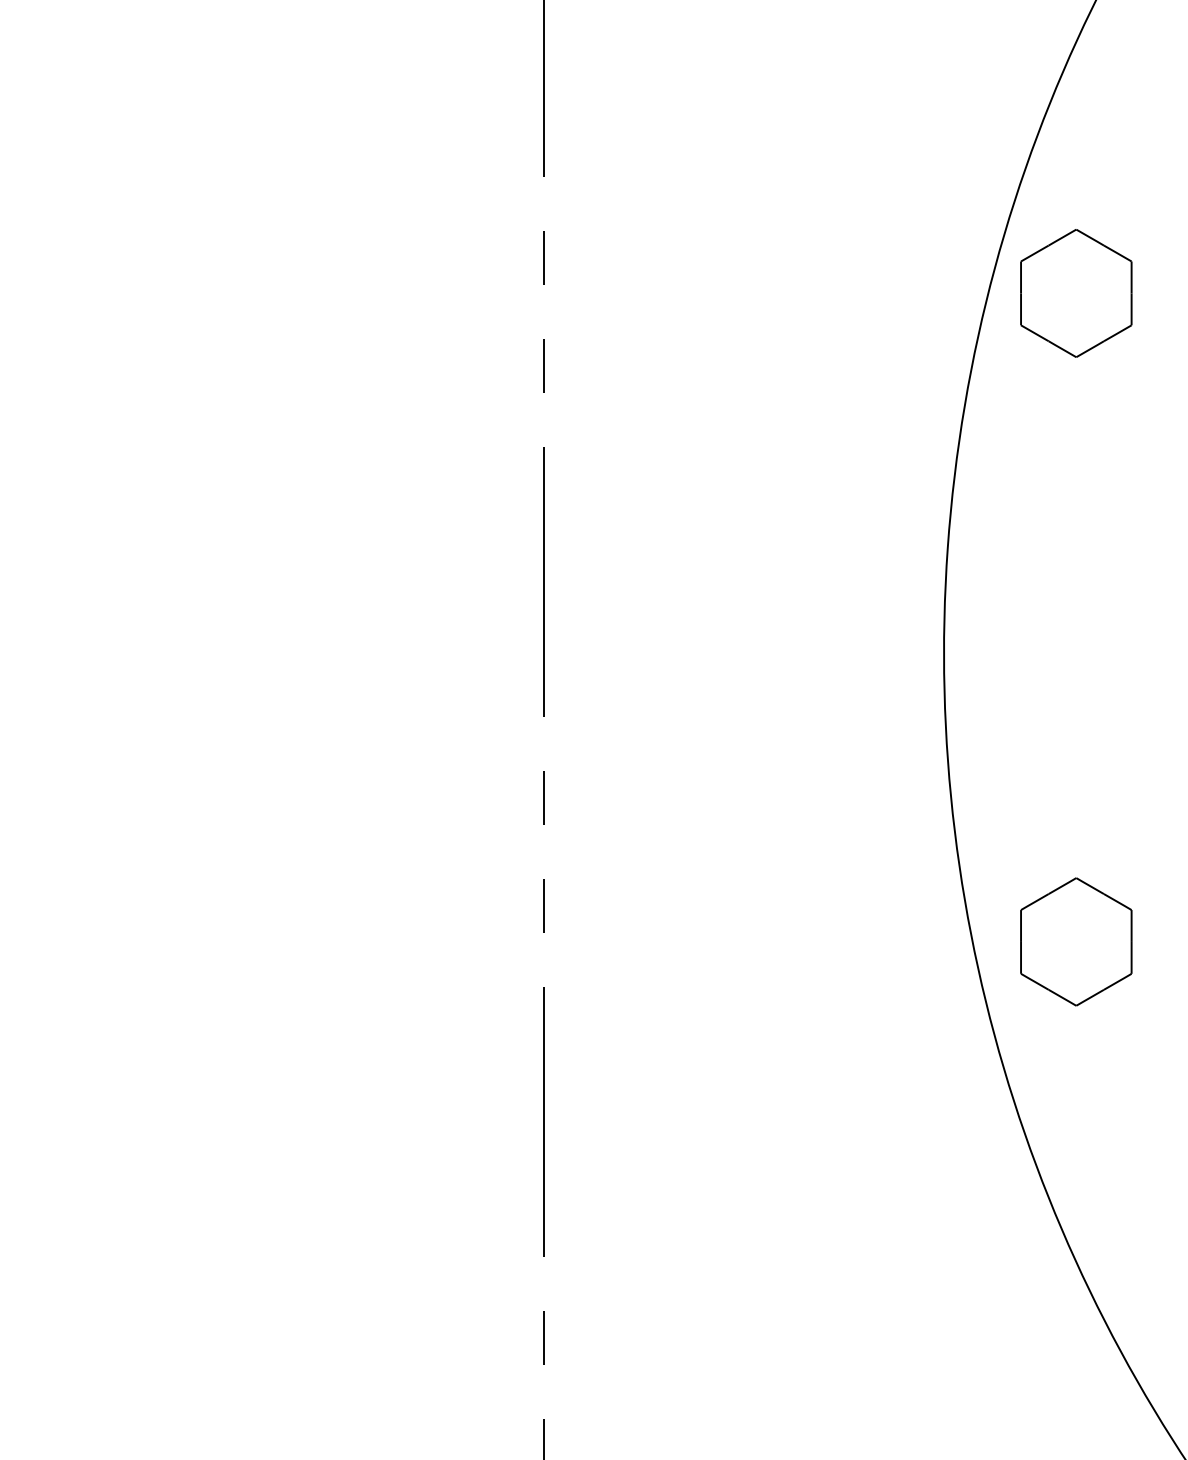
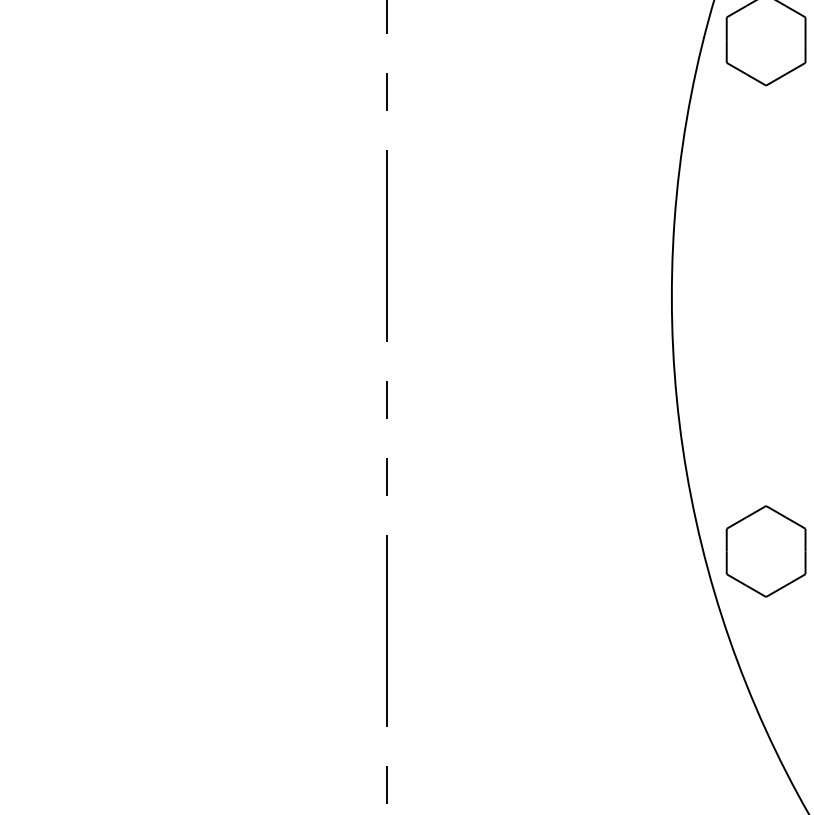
part: (1076, 941) -> (766, 551), moved

